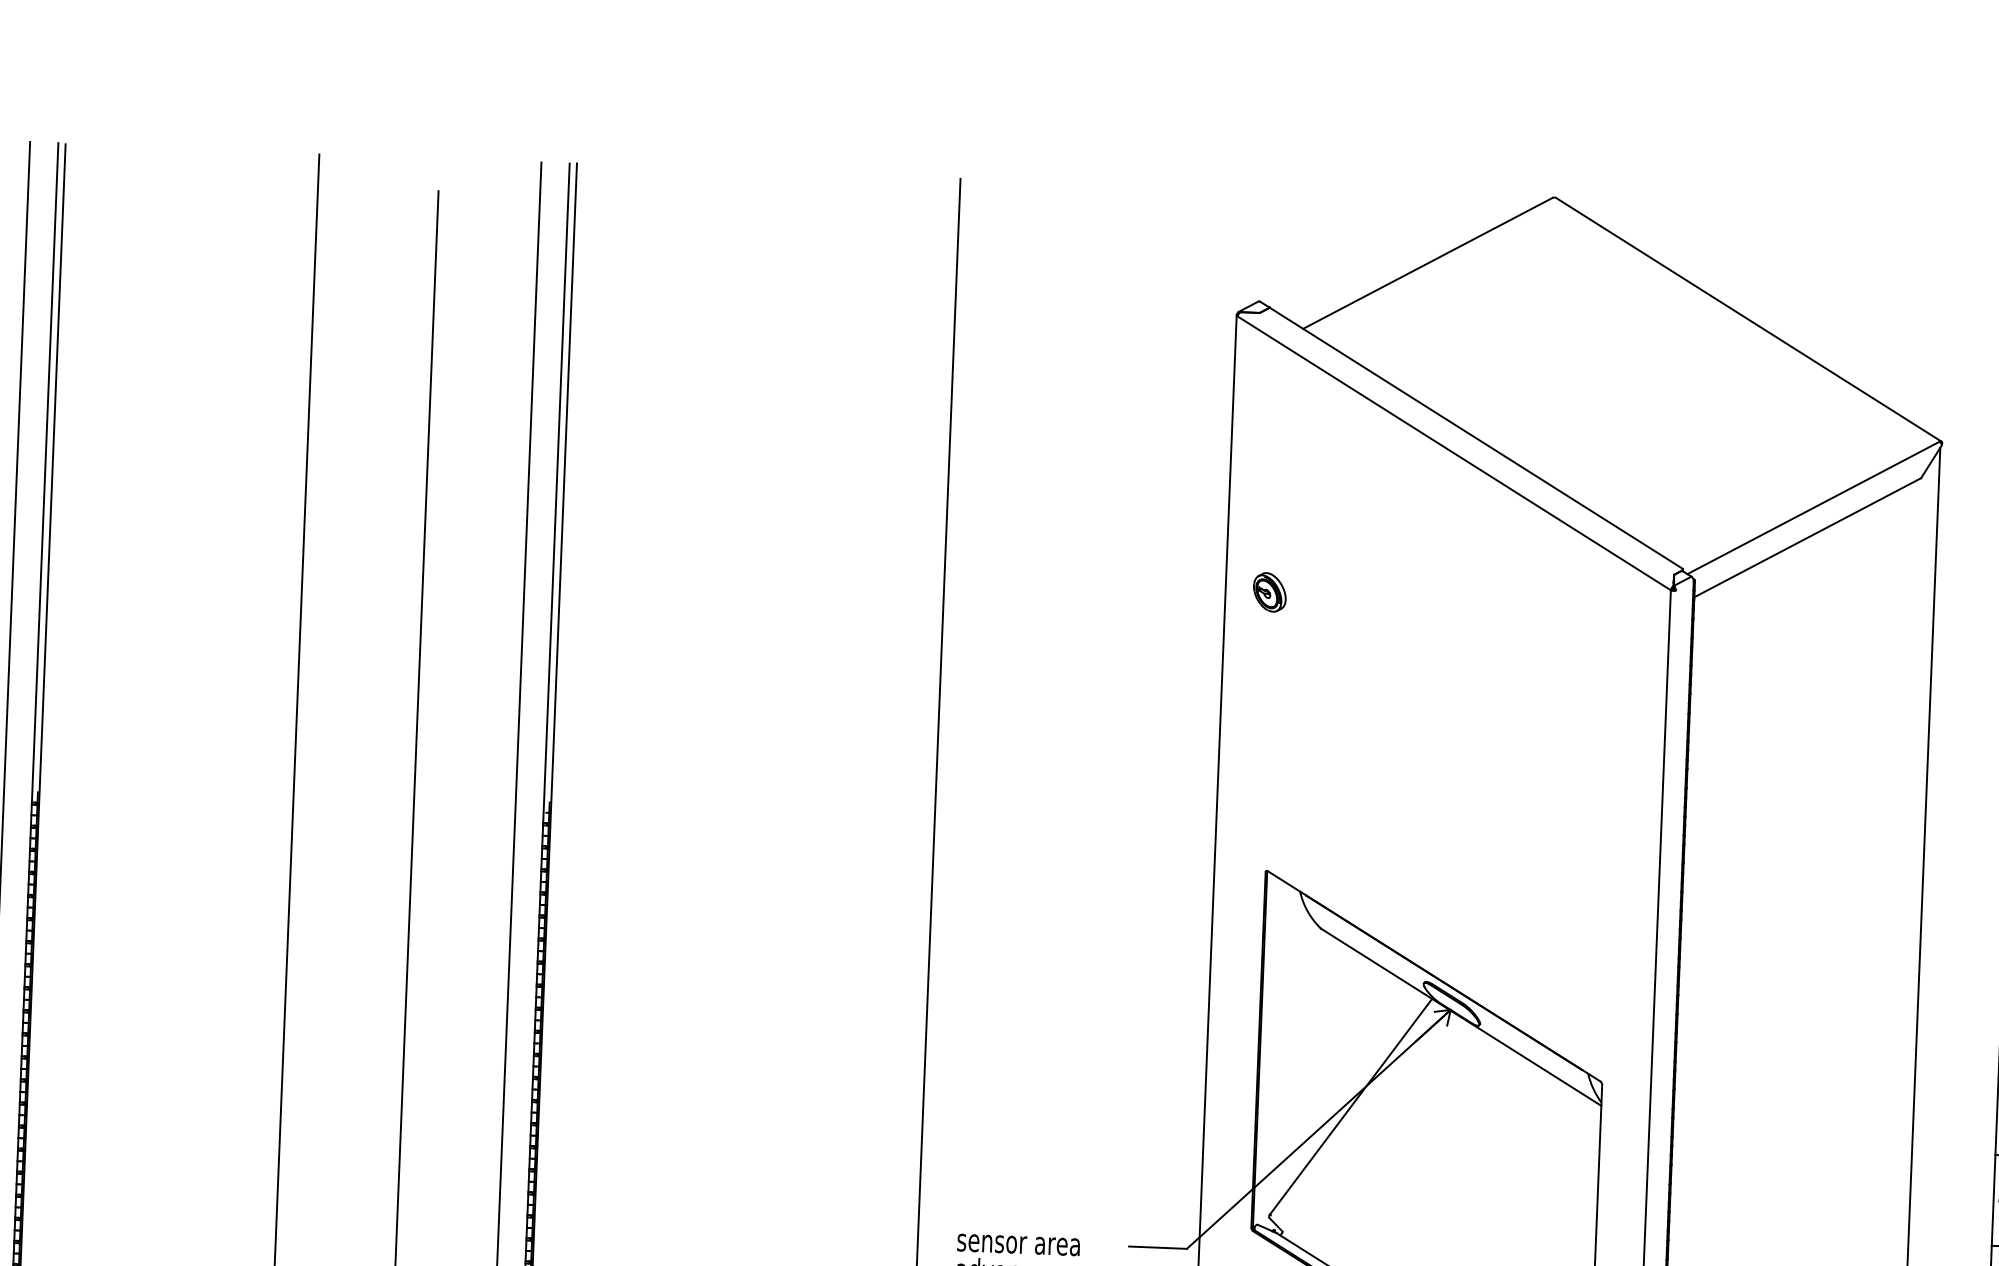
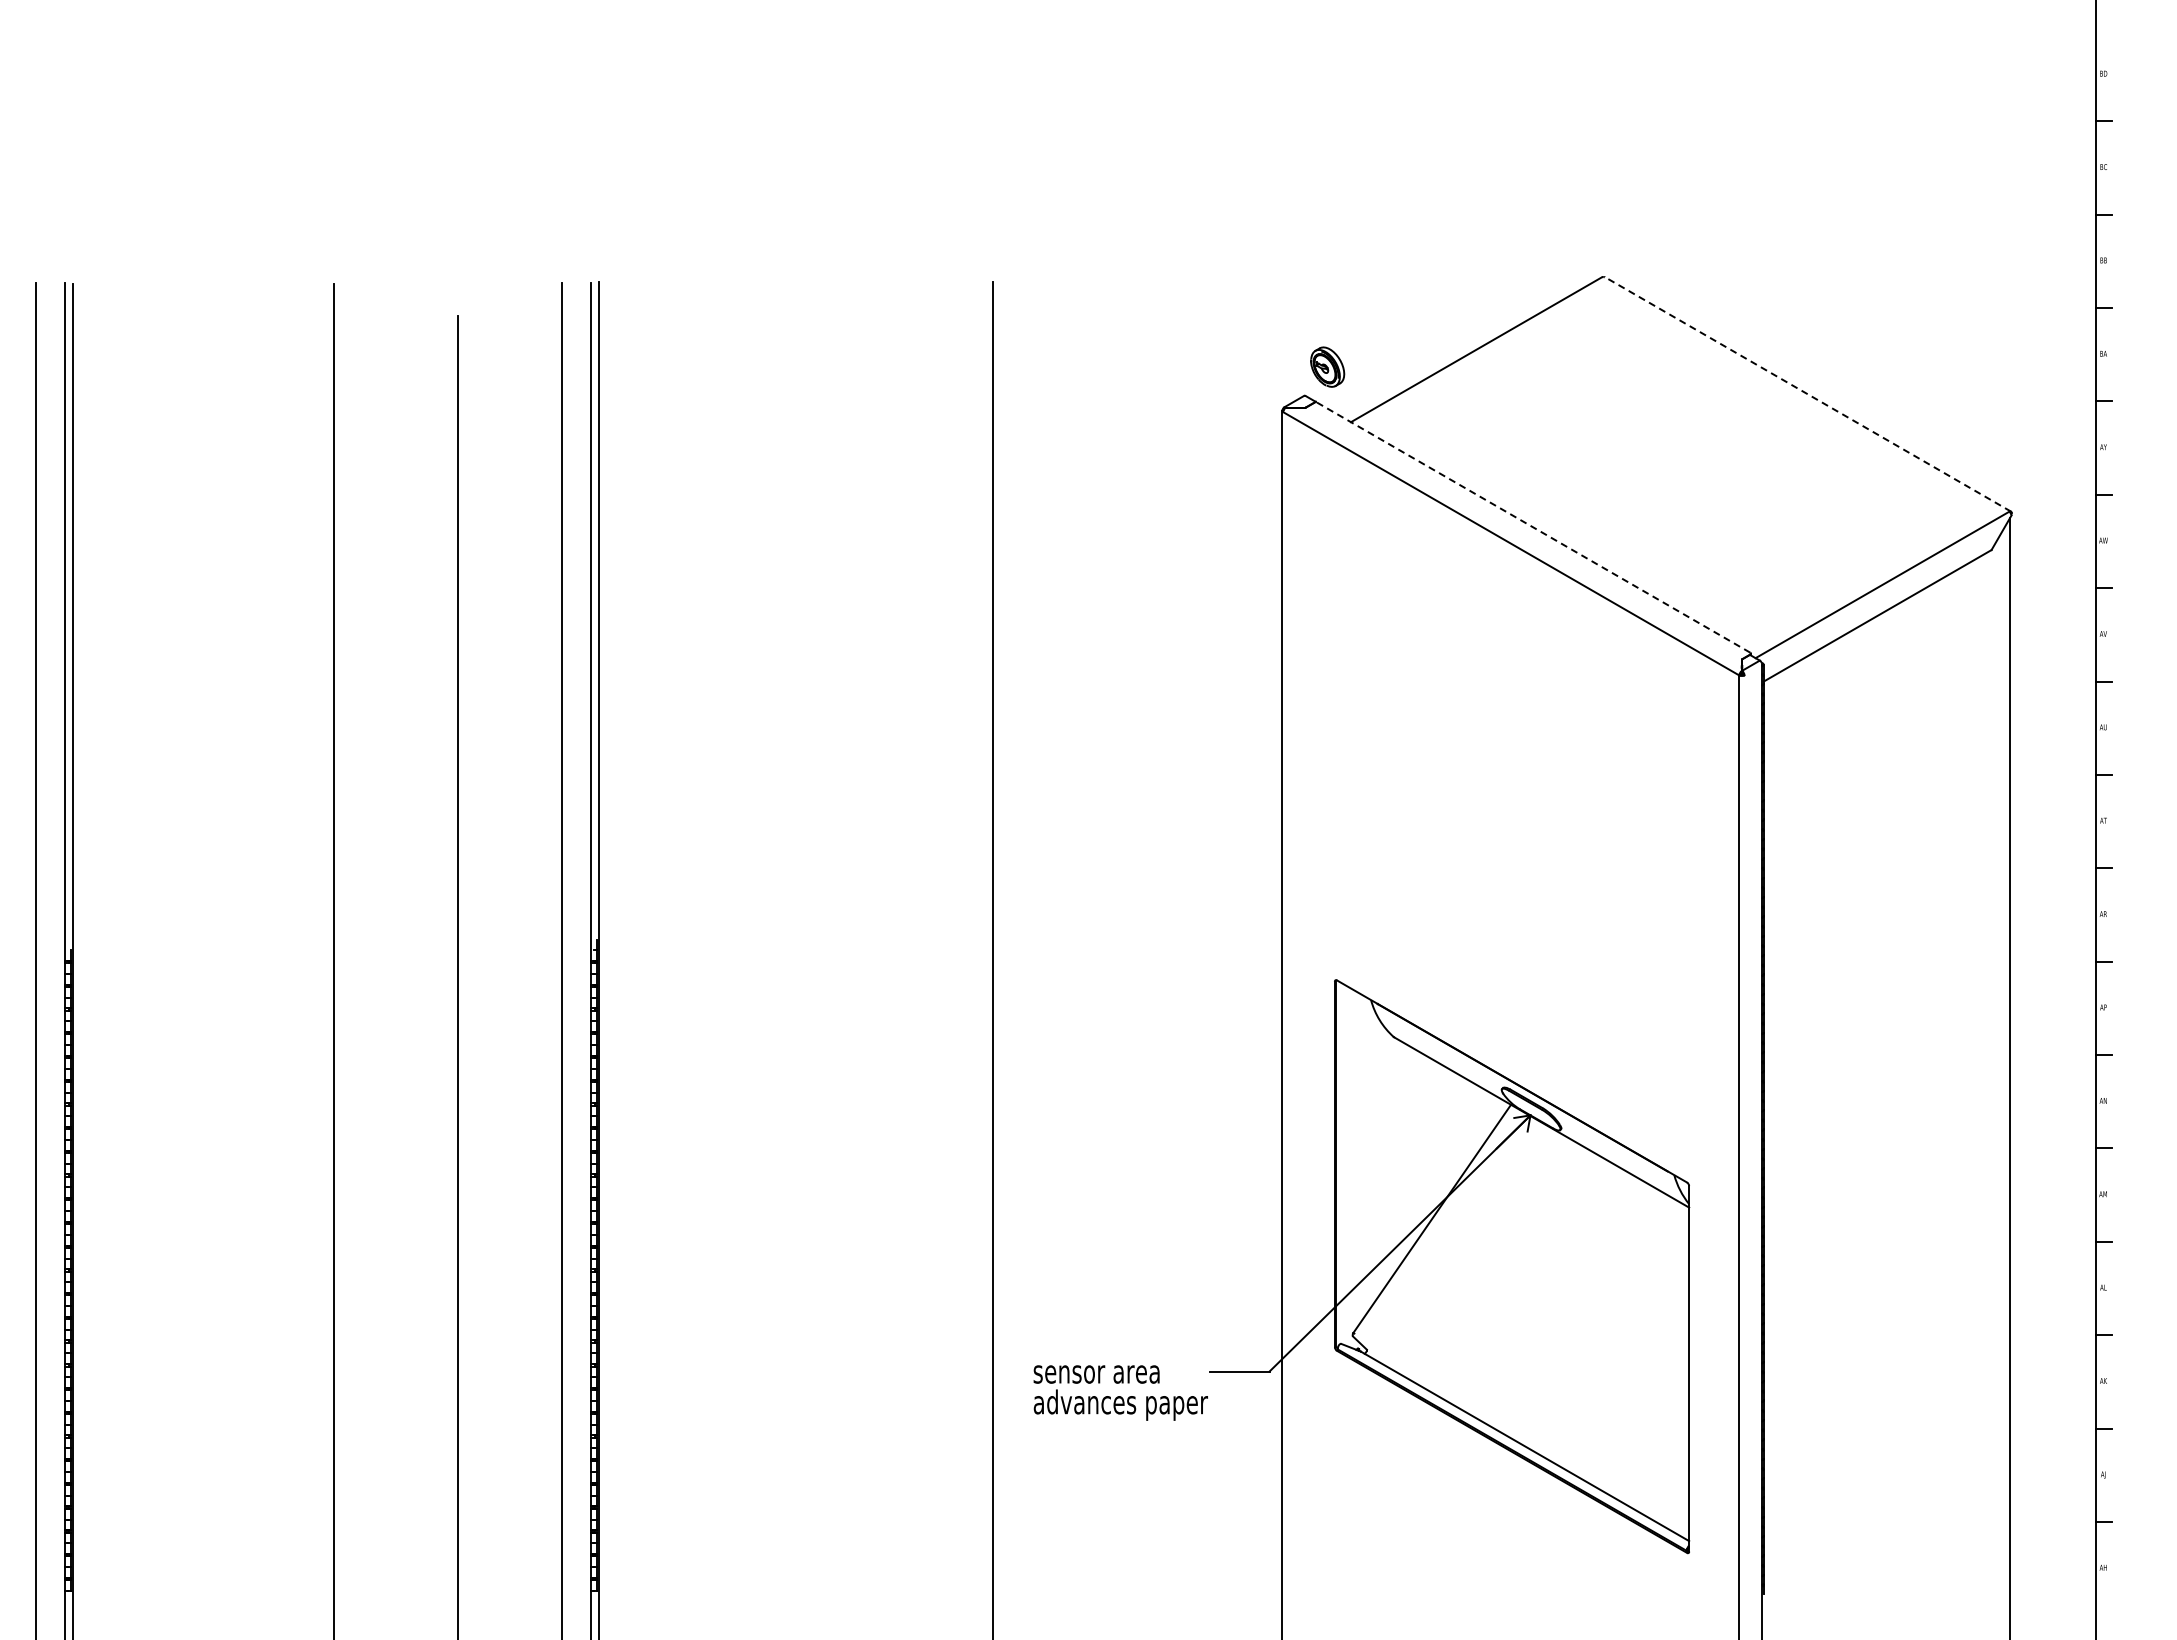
line: (1748, 319) -> (1807, 394), solid -> dashed
line: (1476, 438) -> (1533, 527), solid -> dashed
part: (1269, 591) -> (1327, 366), moved

